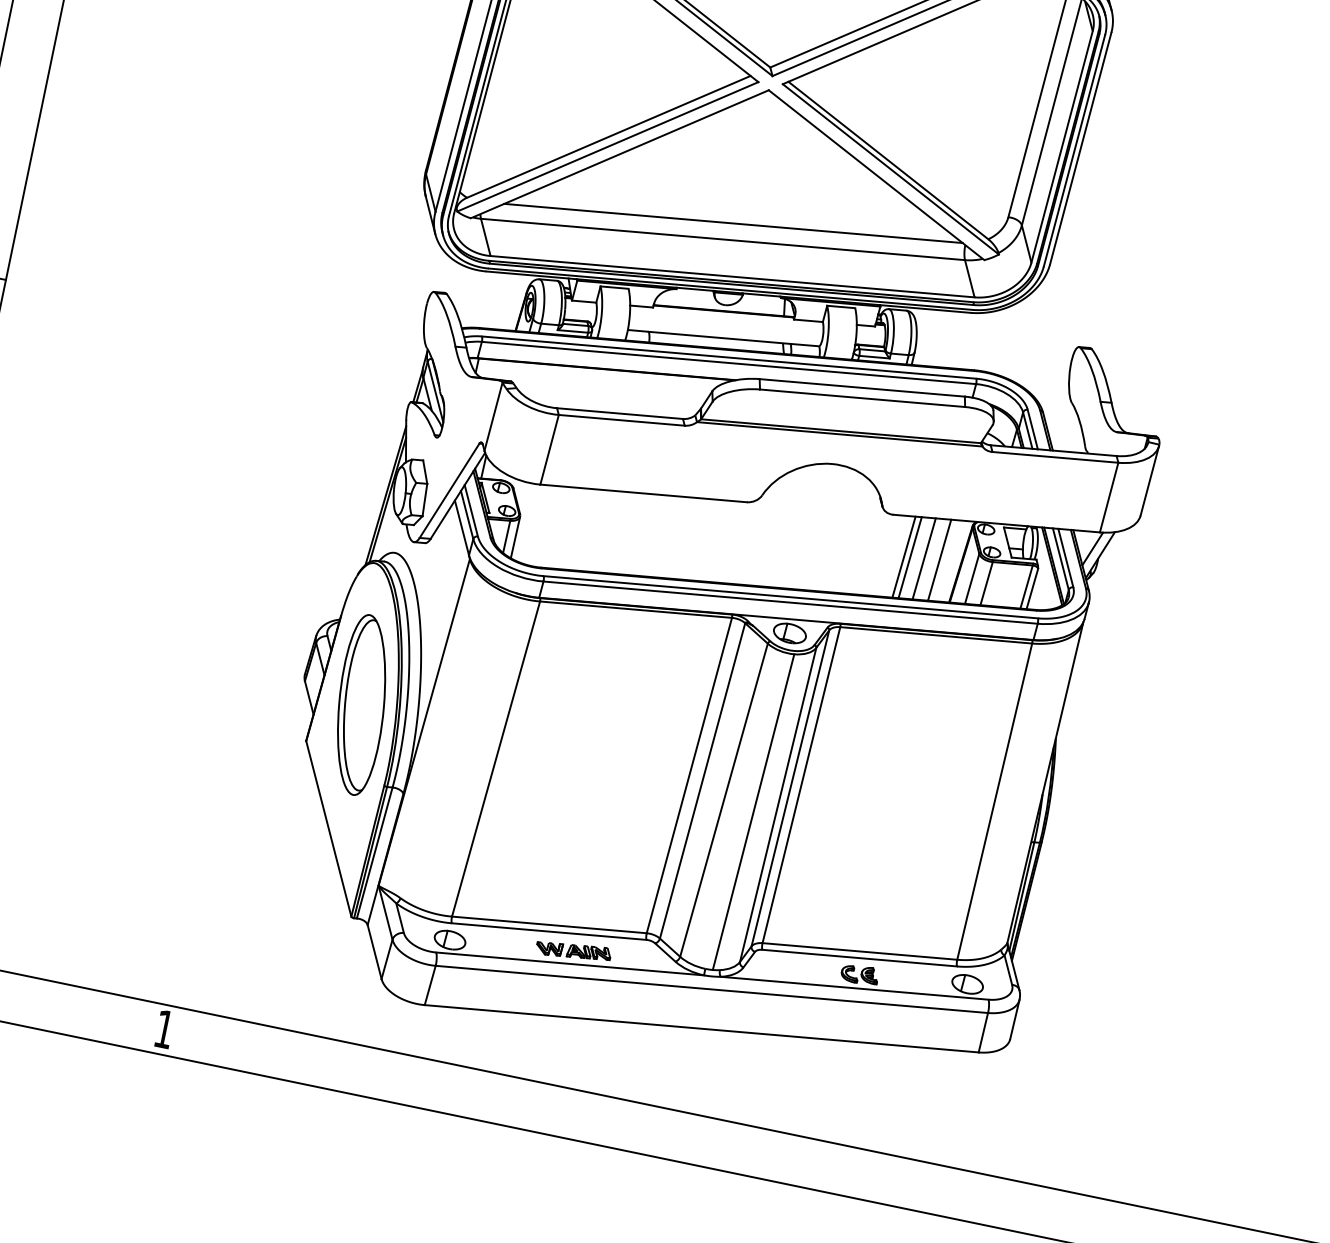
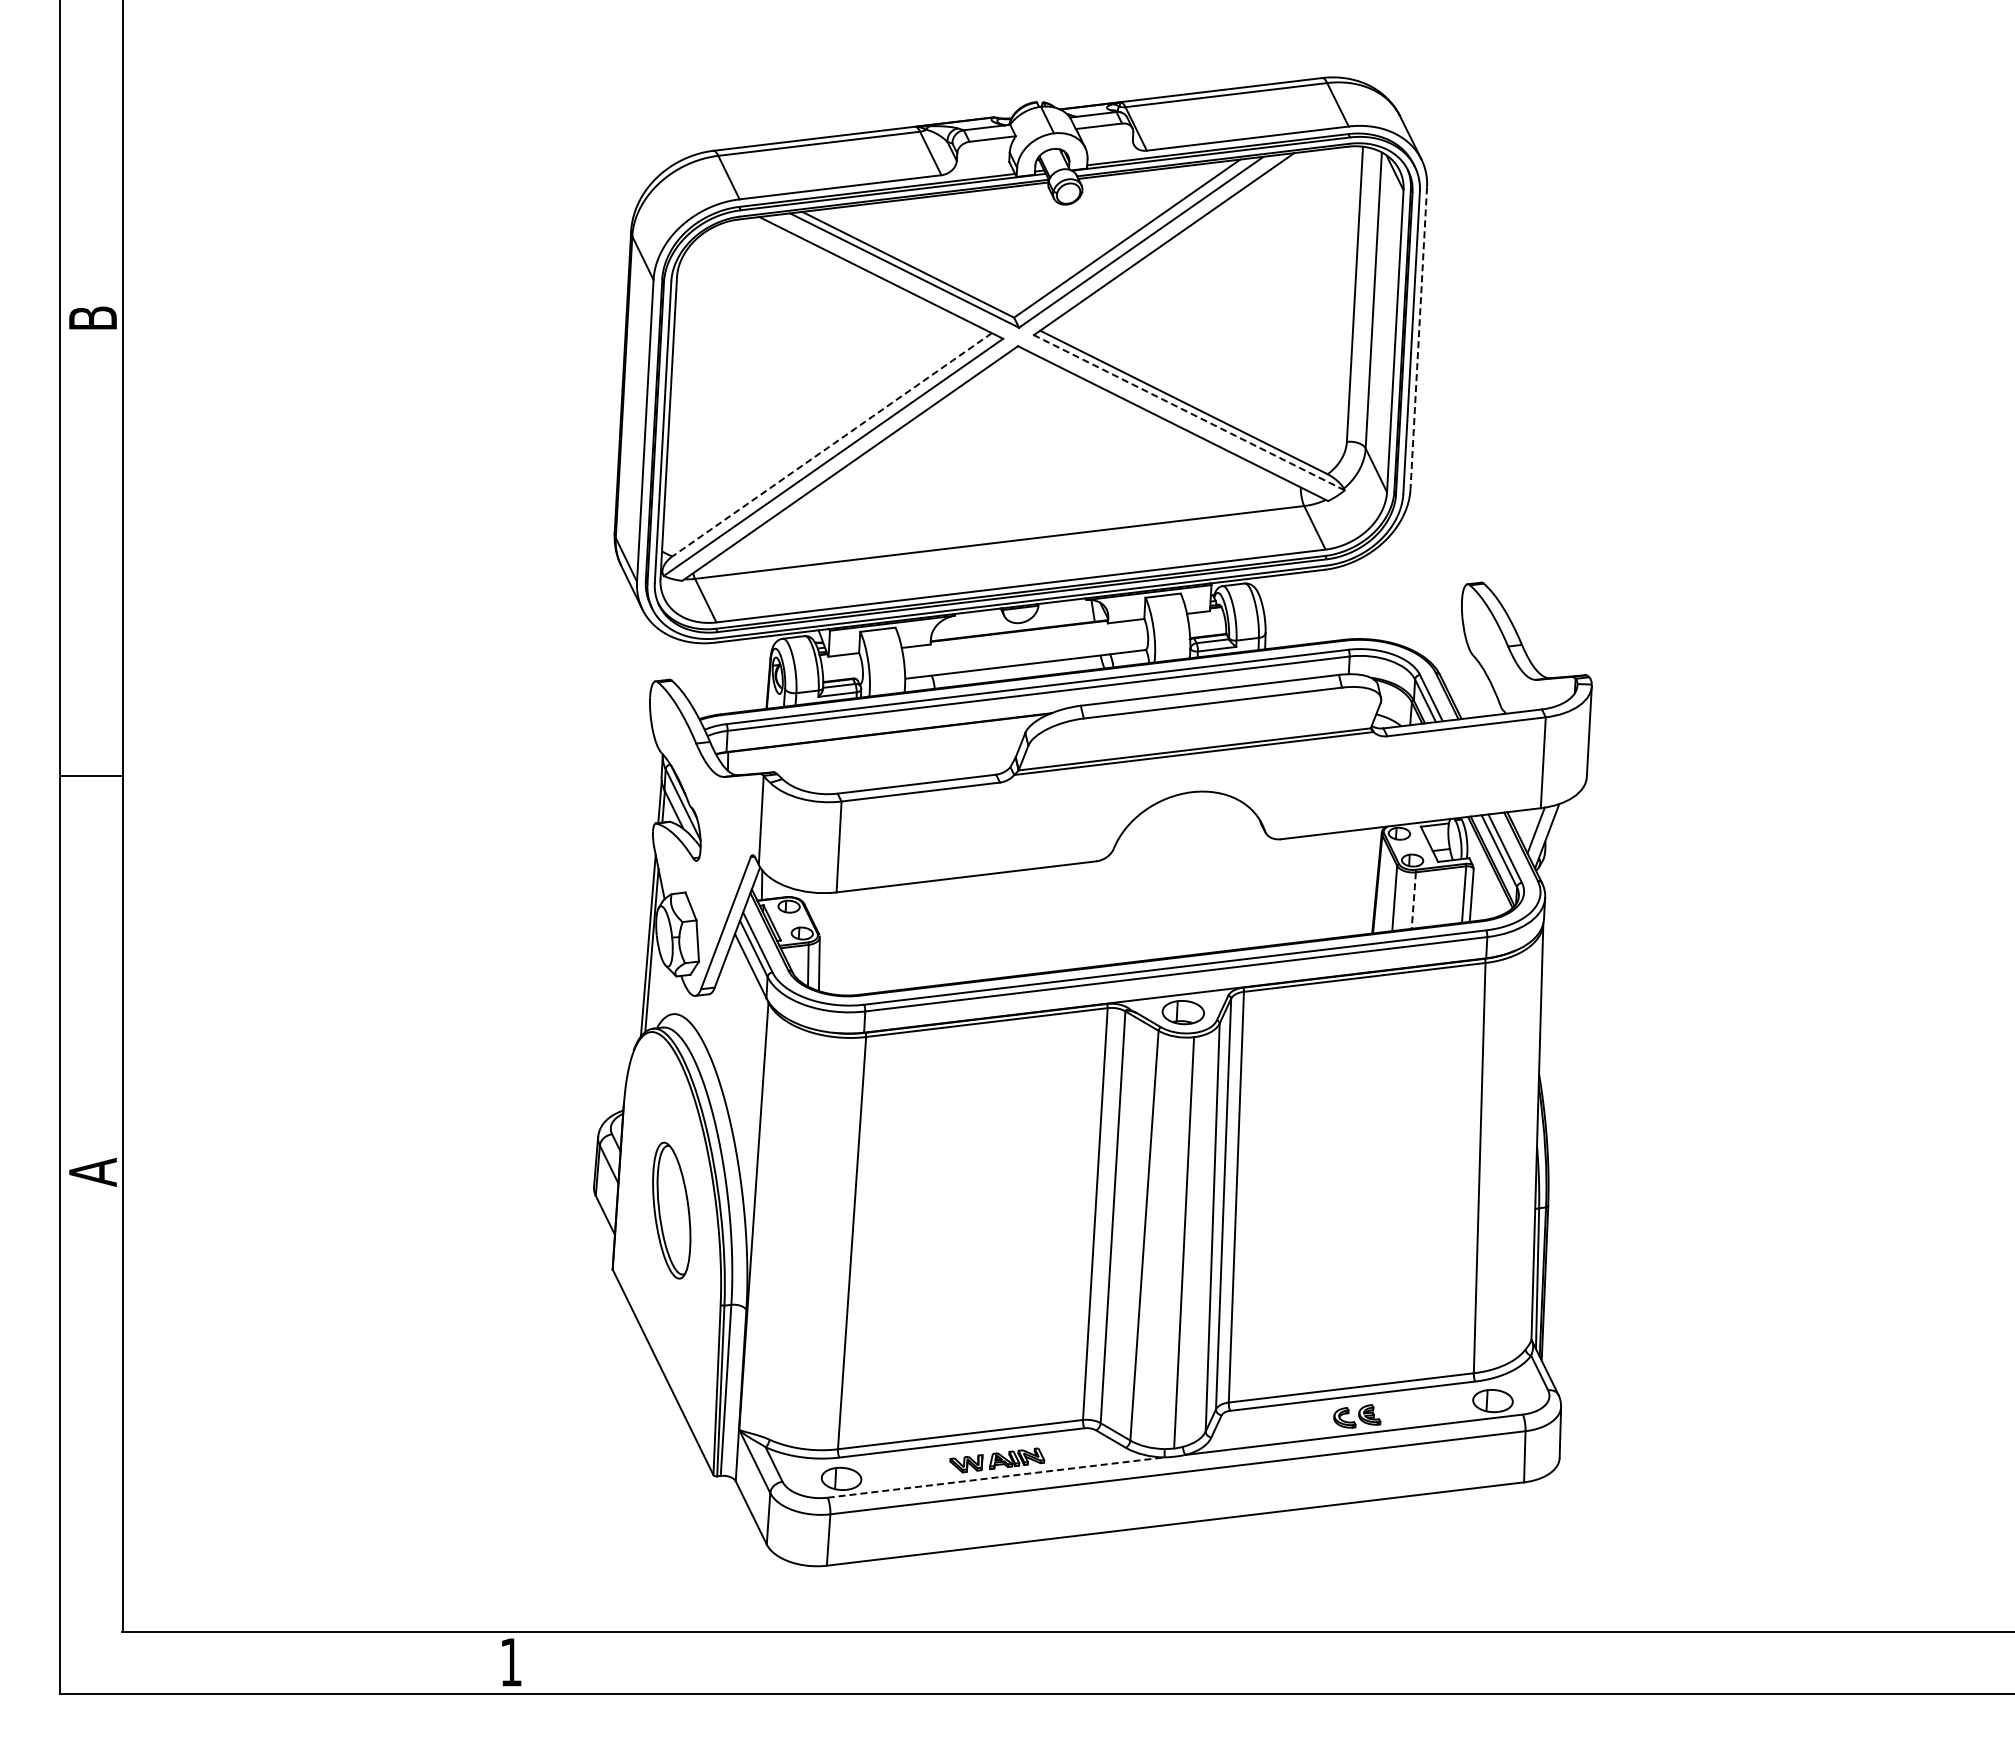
line: (609, 136) -> (832, 444), solid -> dashed
line: (1080, 148) -> (1418, 338), solid -> dashed
line: (891, 169) -> (1189, 412), solid -> dashed
line: (733, 223) -> (1008, 519), removed
line: (903, 556) -> (1304, 888), removed
line: (910, 558) -> (1312, 888), removed
line: (924, 558) -> (1330, 885), removed
line: (939, 560) -> (1349, 883), removed
line: (986, 584) -> (1413, 901), solid -> dashed
part: (361, 704) -> (671, 1210), size x0.6
line: (570, 963) -> (996, 1477), solid -> dashed

